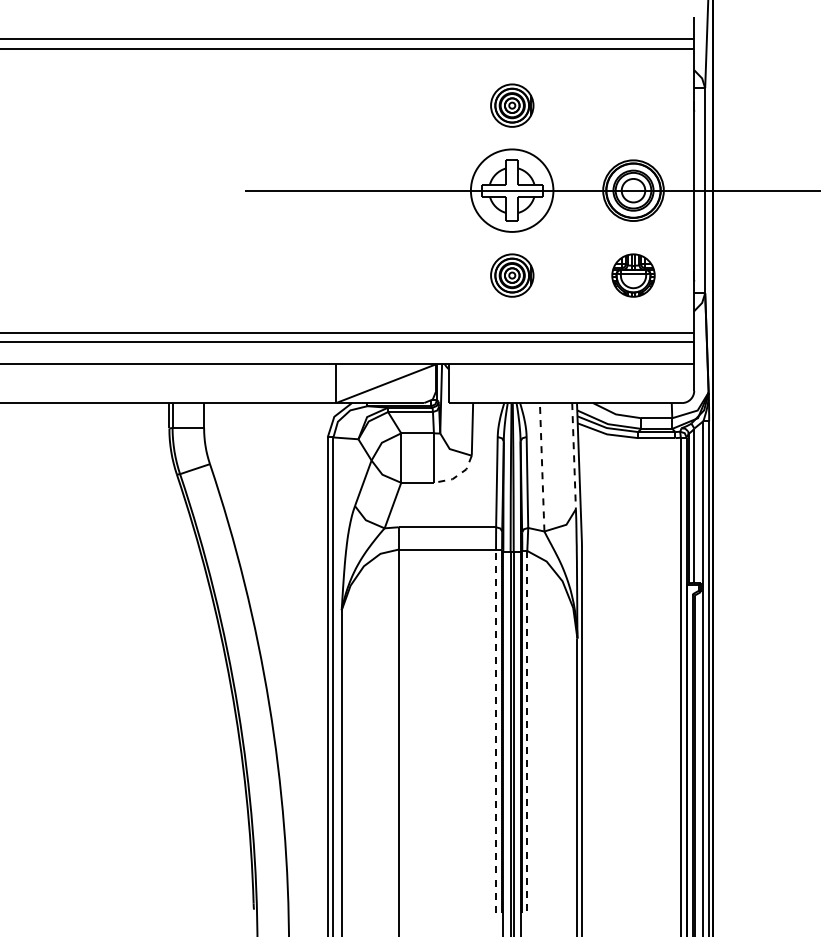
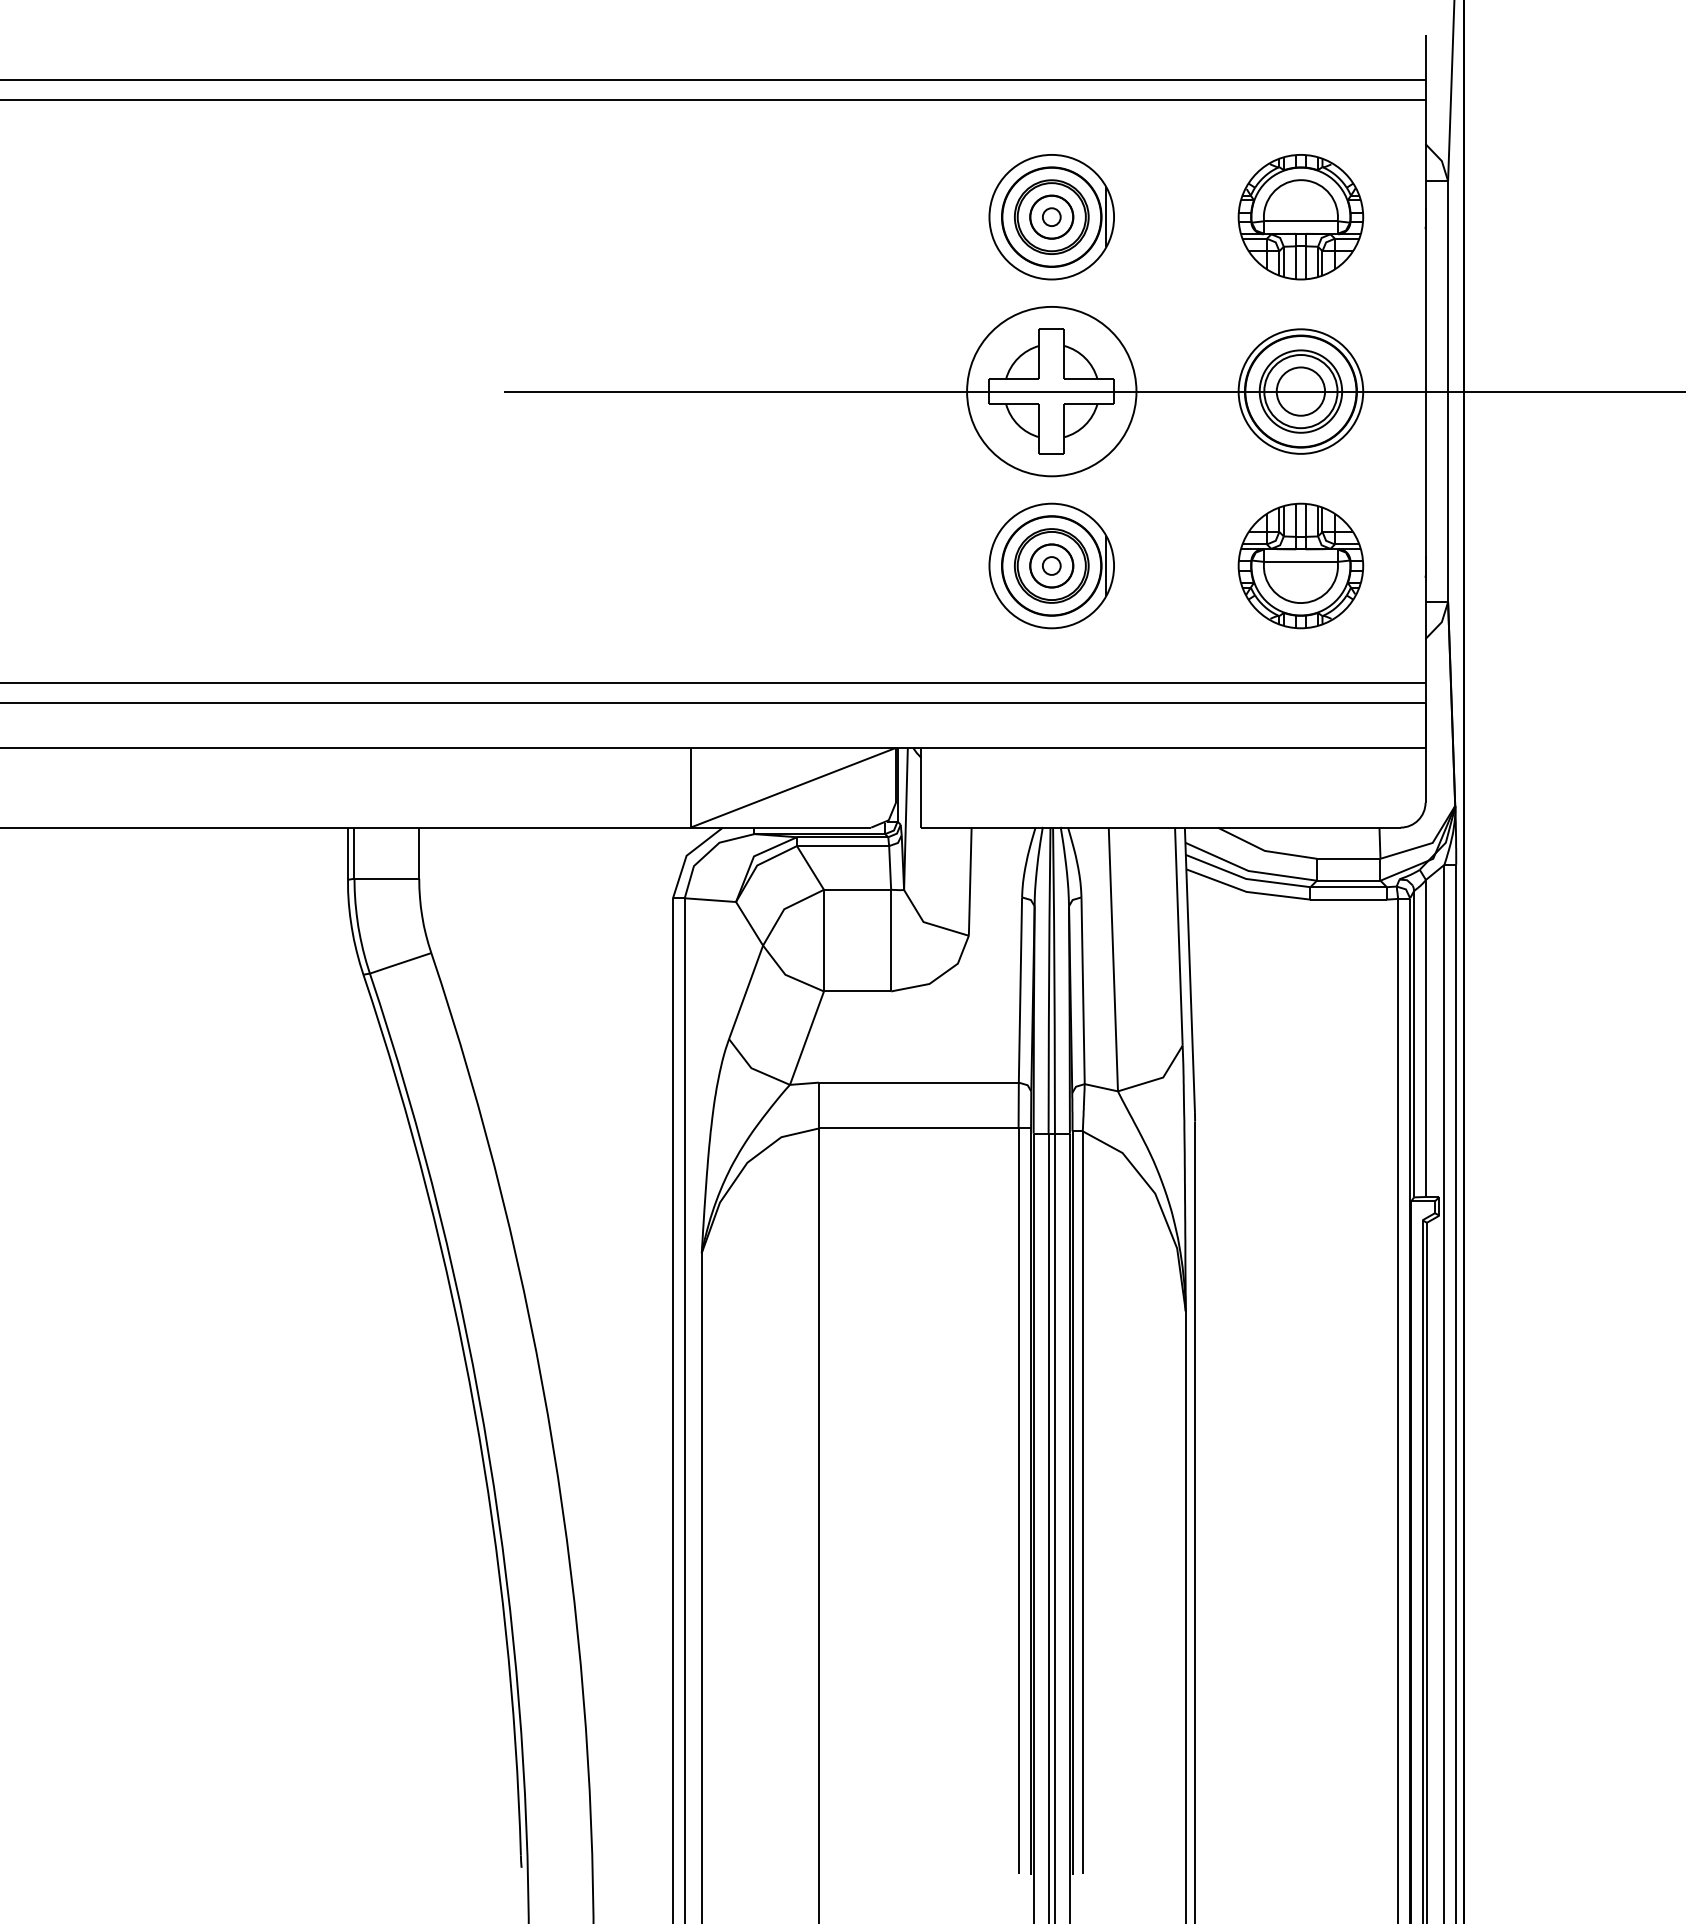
part: (512, 105) -> (1052, 216), size x1.43
part: (633, 105) -> (1300, 216), added
part: (512, 275) -> (1052, 565), size x1.43
part: (633, 275) -> (1300, 565), size x1.43
line: (574, 456) -> (1179, 937), dashed -> solid
line: (542, 466) -> (1114, 957), dashed -> solid
line: (457, 475) -> (939, 976), dashed -> solid
line: (496, 731) -> (1019, 1502), dashed -> solid
line: (527, 731) -> (1083, 1502), dashed -> solid

